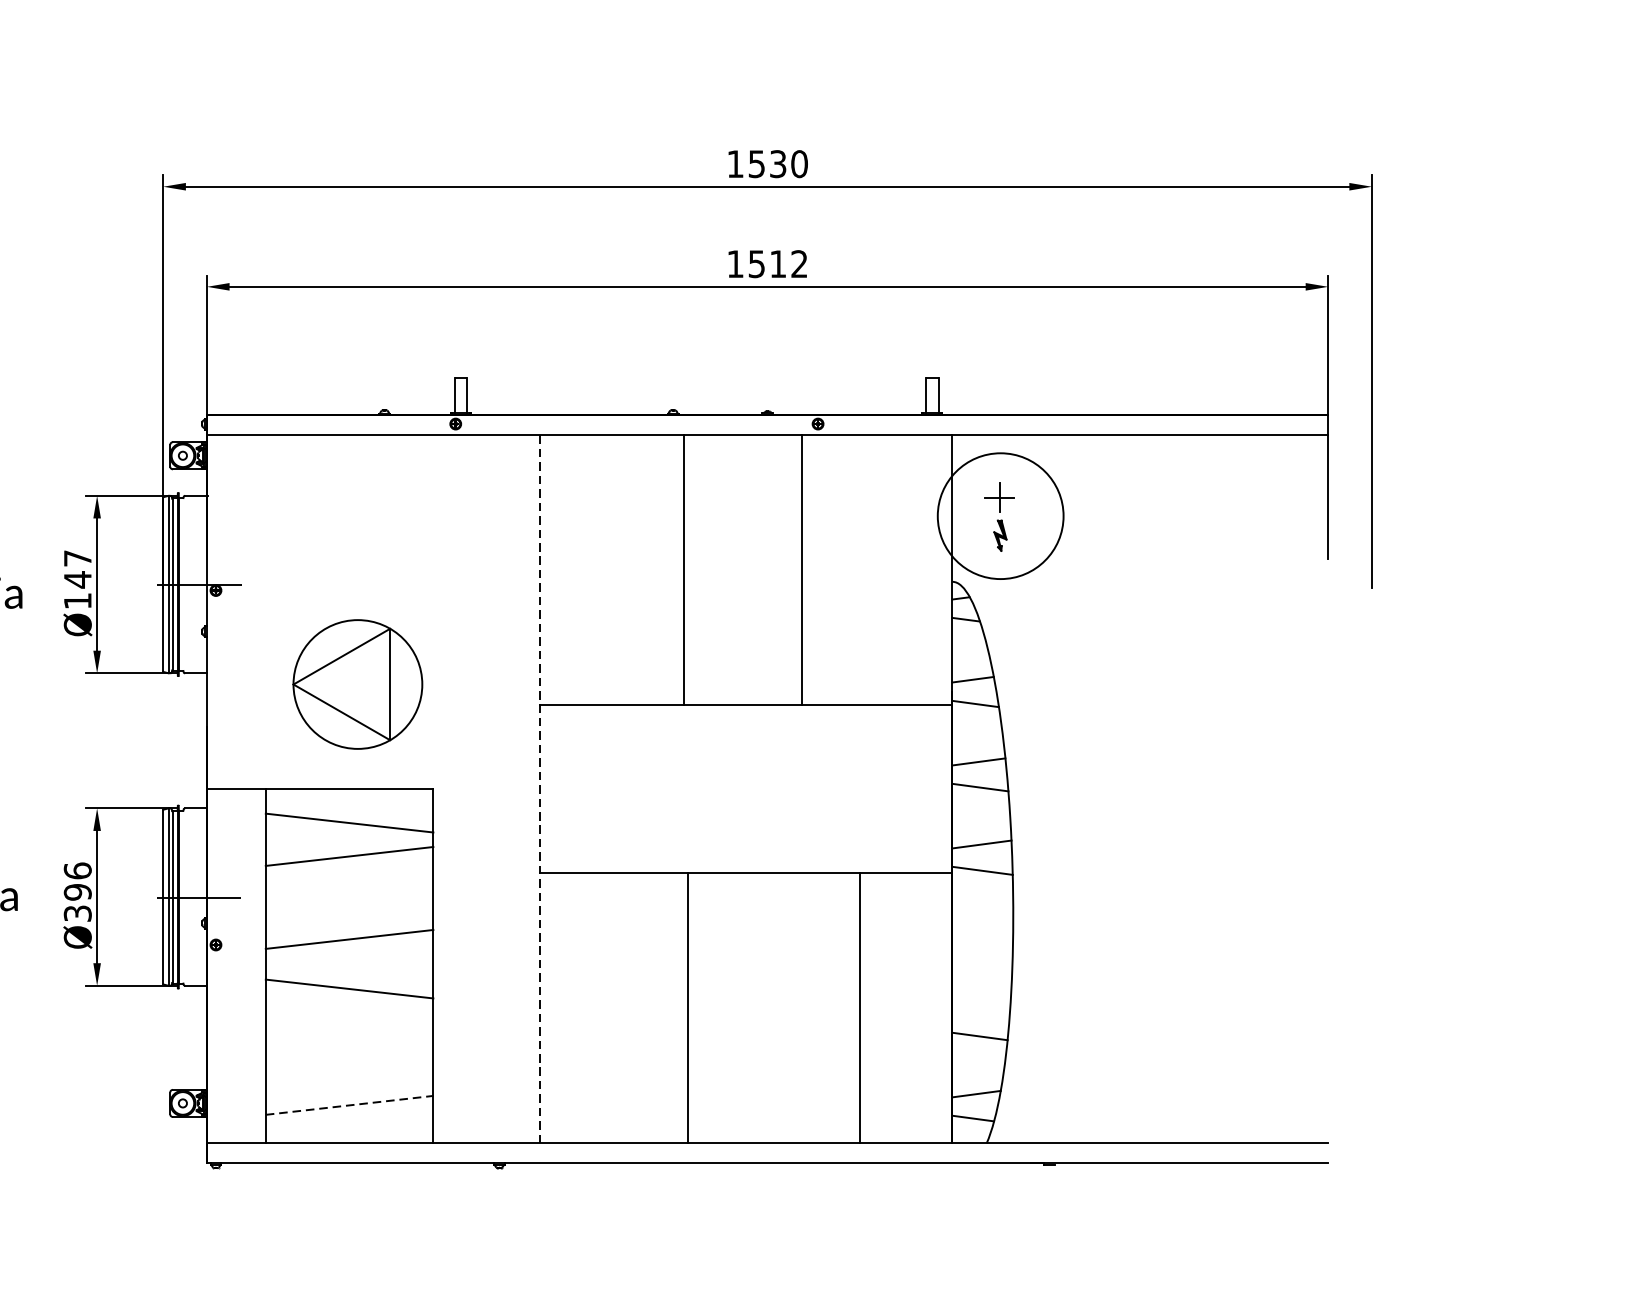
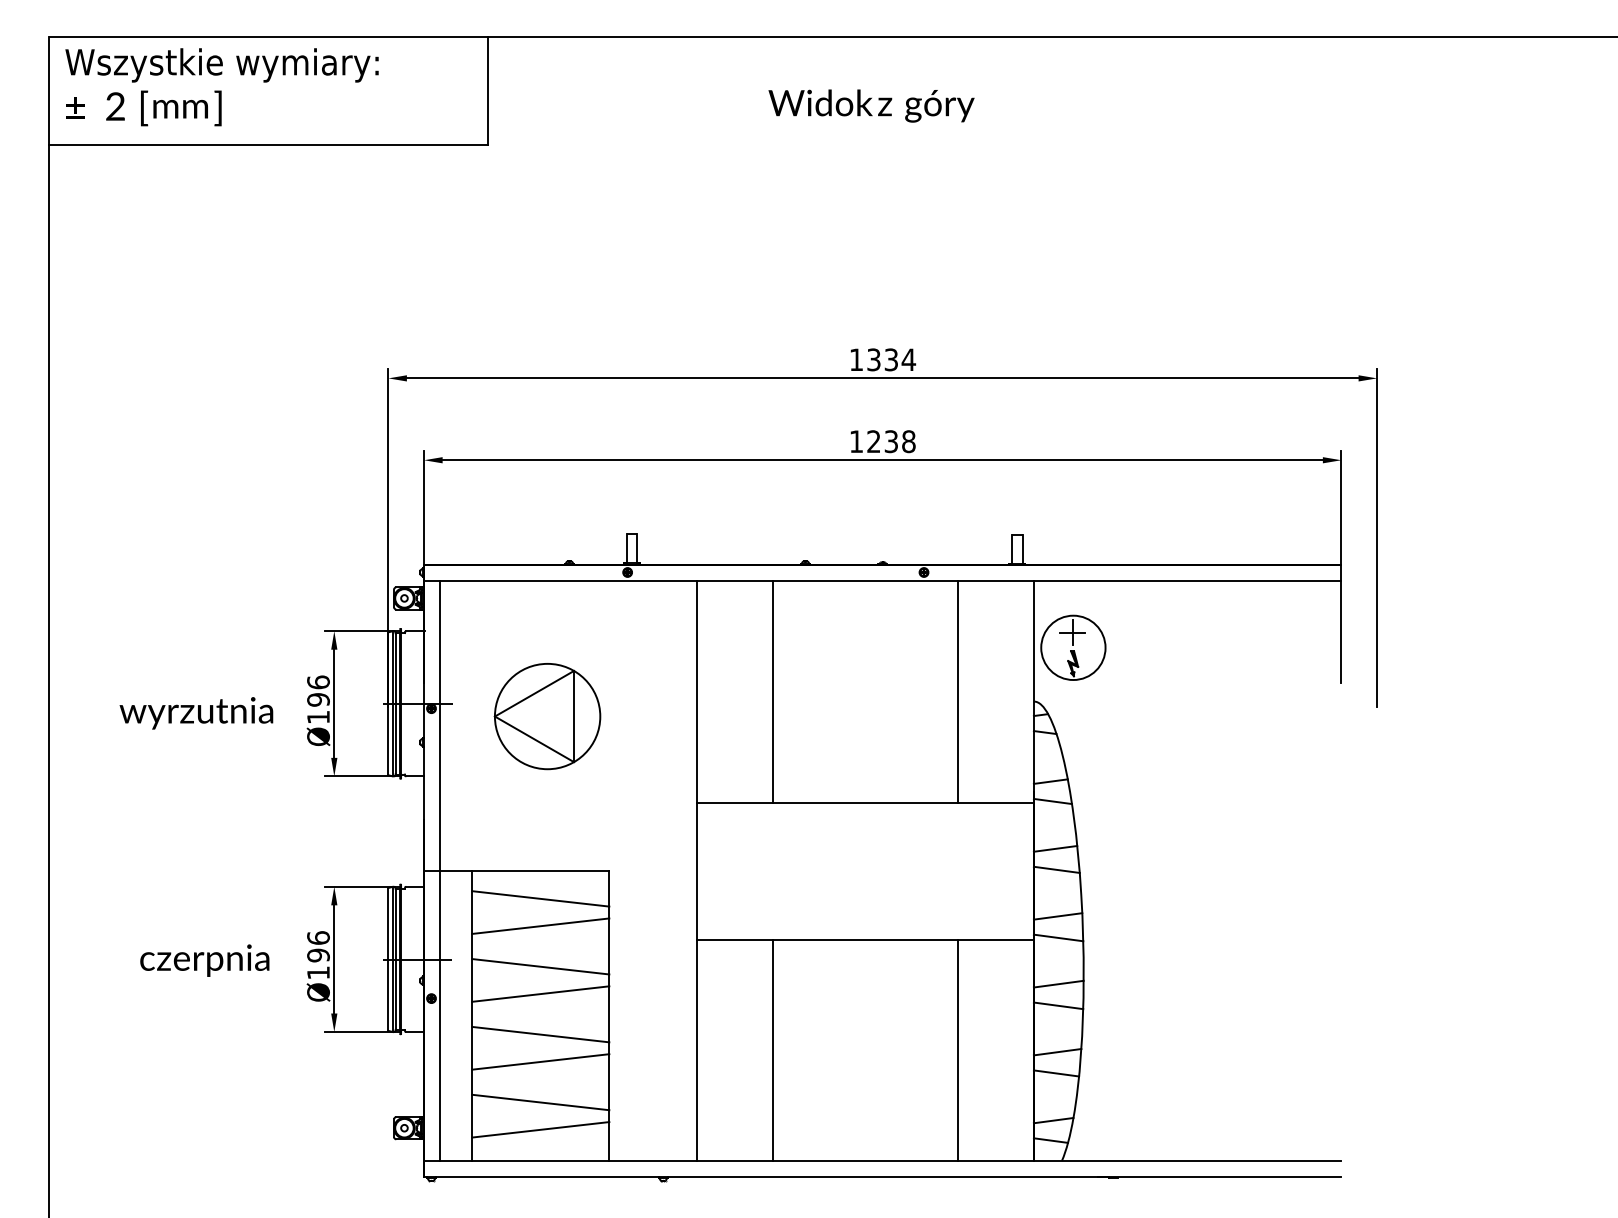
text: (779, 163) -> (892, 359), 1530 -> 1334
text: (778, 263) -> (891, 441), 1512 -> 1238
circle: (1000, 515) -> (1073, 647), size x0.62
text: (77, 569) -> (318, 691), Ø147 -> Ø196
line: (684, 569) -> (772, 691), moved
line: (801, 569) -> (957, 691), moved
part: (357, 684) -> (547, 716), moved
line: (226, 788) -> (440, 870), added
line: (539, 789) -> (696, 871), dashed -> solid
line: (349, 905) -> (540, 966), added
text: (77, 913) -> (318, 972), Ø396 -> Ø196
line: (982, 926) -> (1058, 983), added
line: (982, 953) -> (1058, 1005), added
line: (687, 1007) -> (772, 1049), moved
line: (981, 1010) -> (1057, 1052), added
line: (349, 1021) -> (540, 1061), added
line: (349, 1071) -> (540, 1102), added
line: (349, 1104) -> (540, 1129), dashed -> solid

